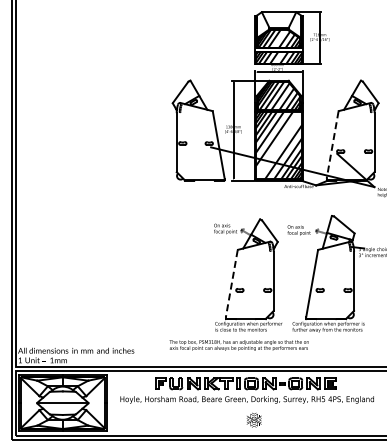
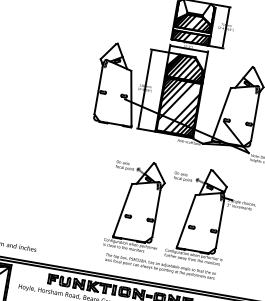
line: (332, 145) -> (221, 114), dashed -> solid
line: (231, 284) -> (122, 210), dashed -> solid
text: (238, 345) -> (159, 266), moved

